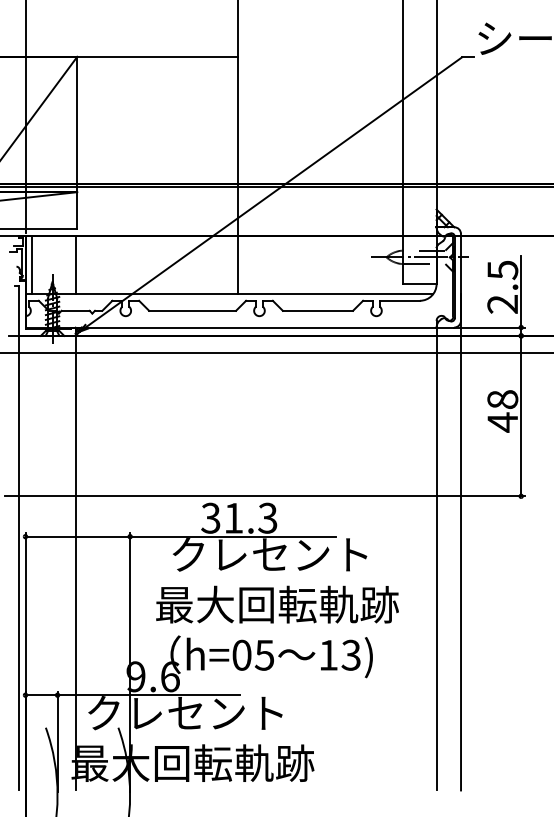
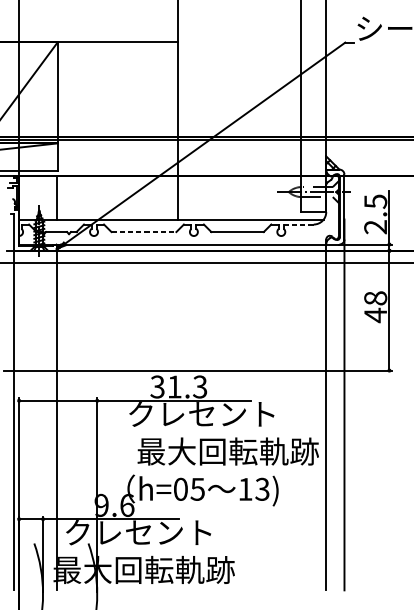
line: (32, 264) -> (24, 197), removed
line: (400, 300) -> (299, 224), solid -> dashed
line: (193, 310) -> (144, 231), solid -> dashed
text: (277, 604) -> (228, 451), moved

